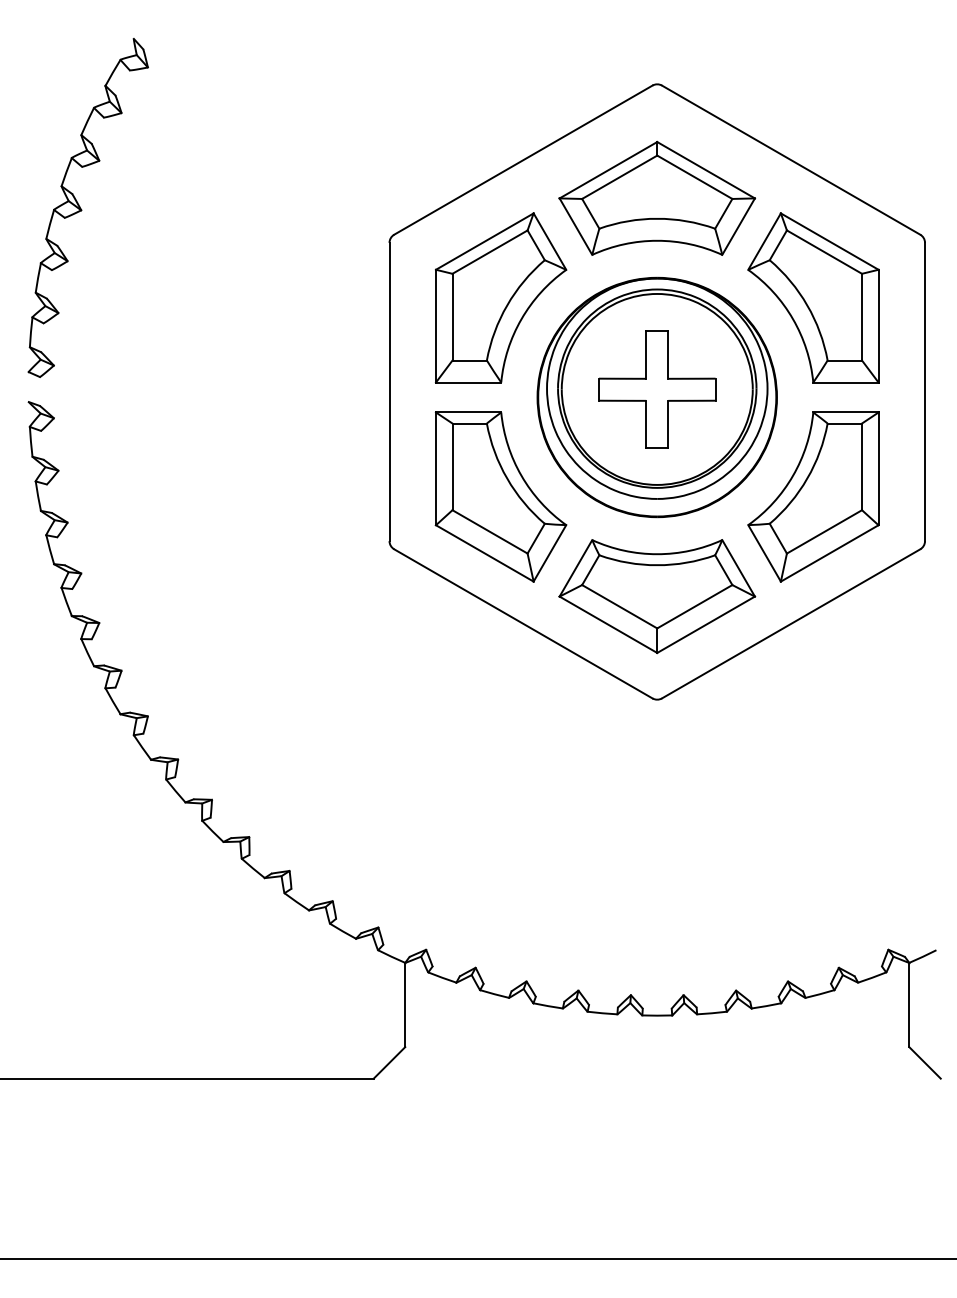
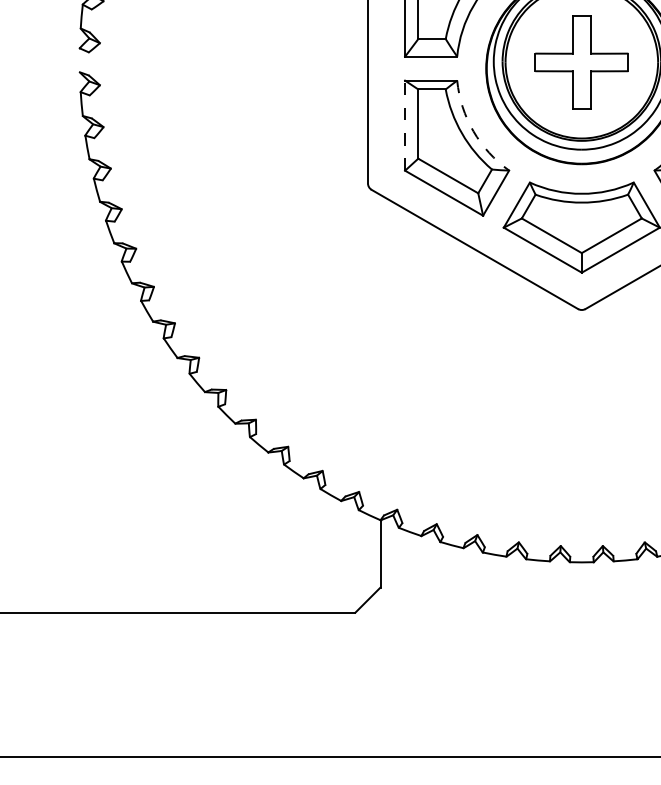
line: (436, 468) -> (405, 125), solid -> dashed
arc: (521, 475) -> (473, 130), solid -> dashed

